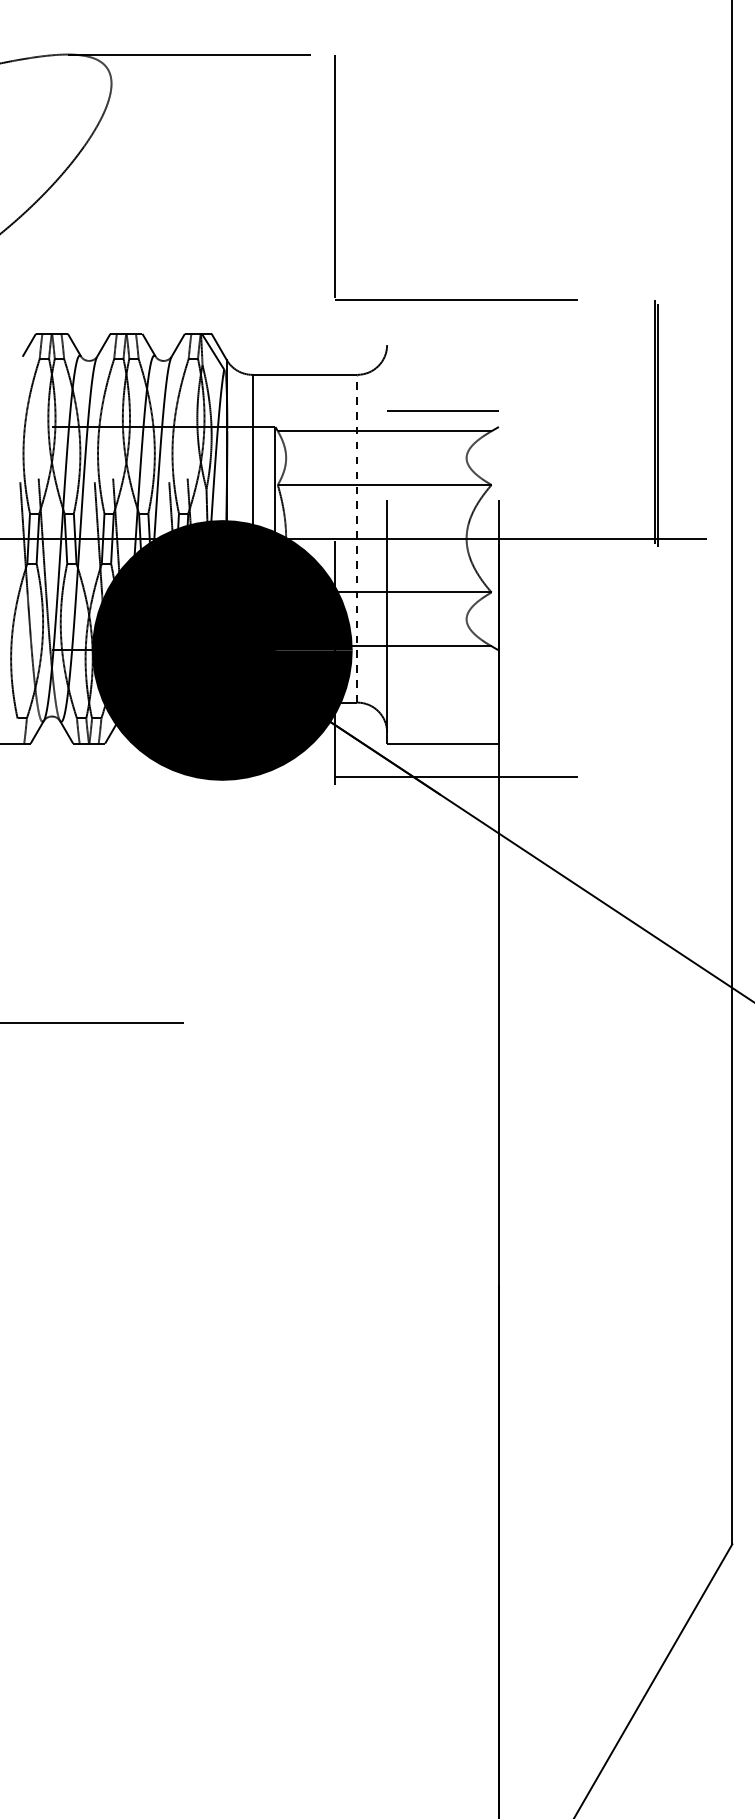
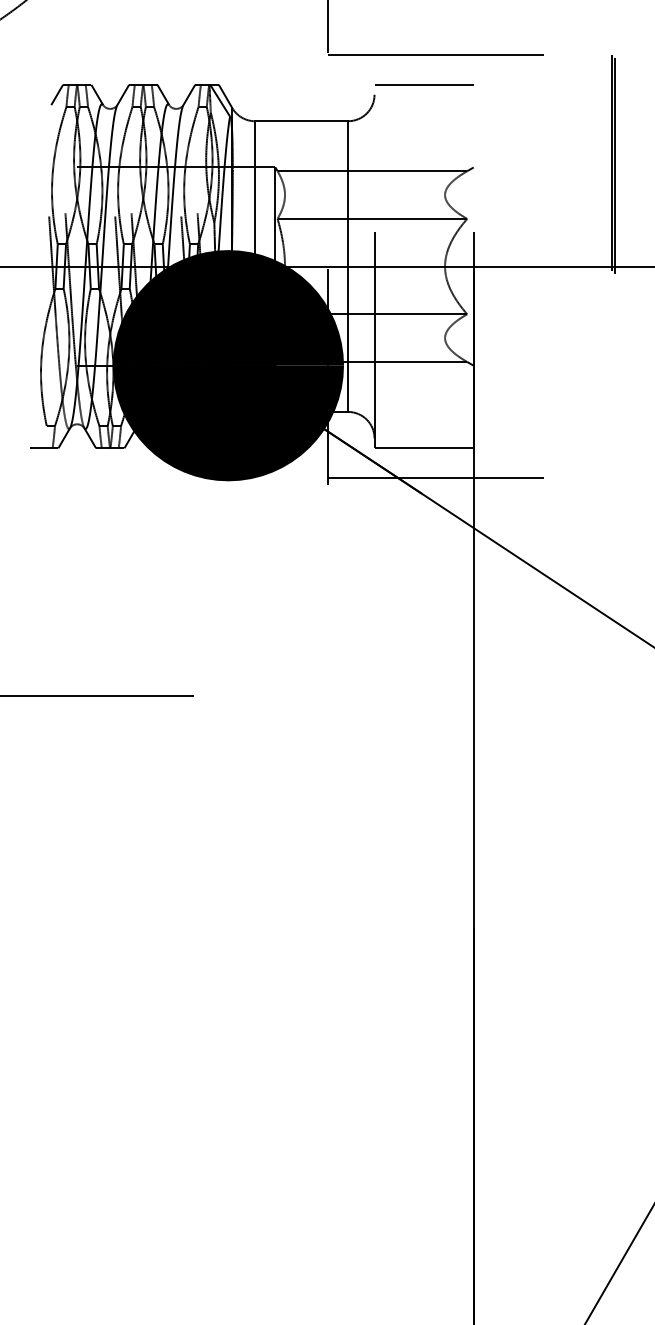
line: (442, 410) -> (423, 84), moved
line: (357, 538) -> (348, 266), dashed -> solid

